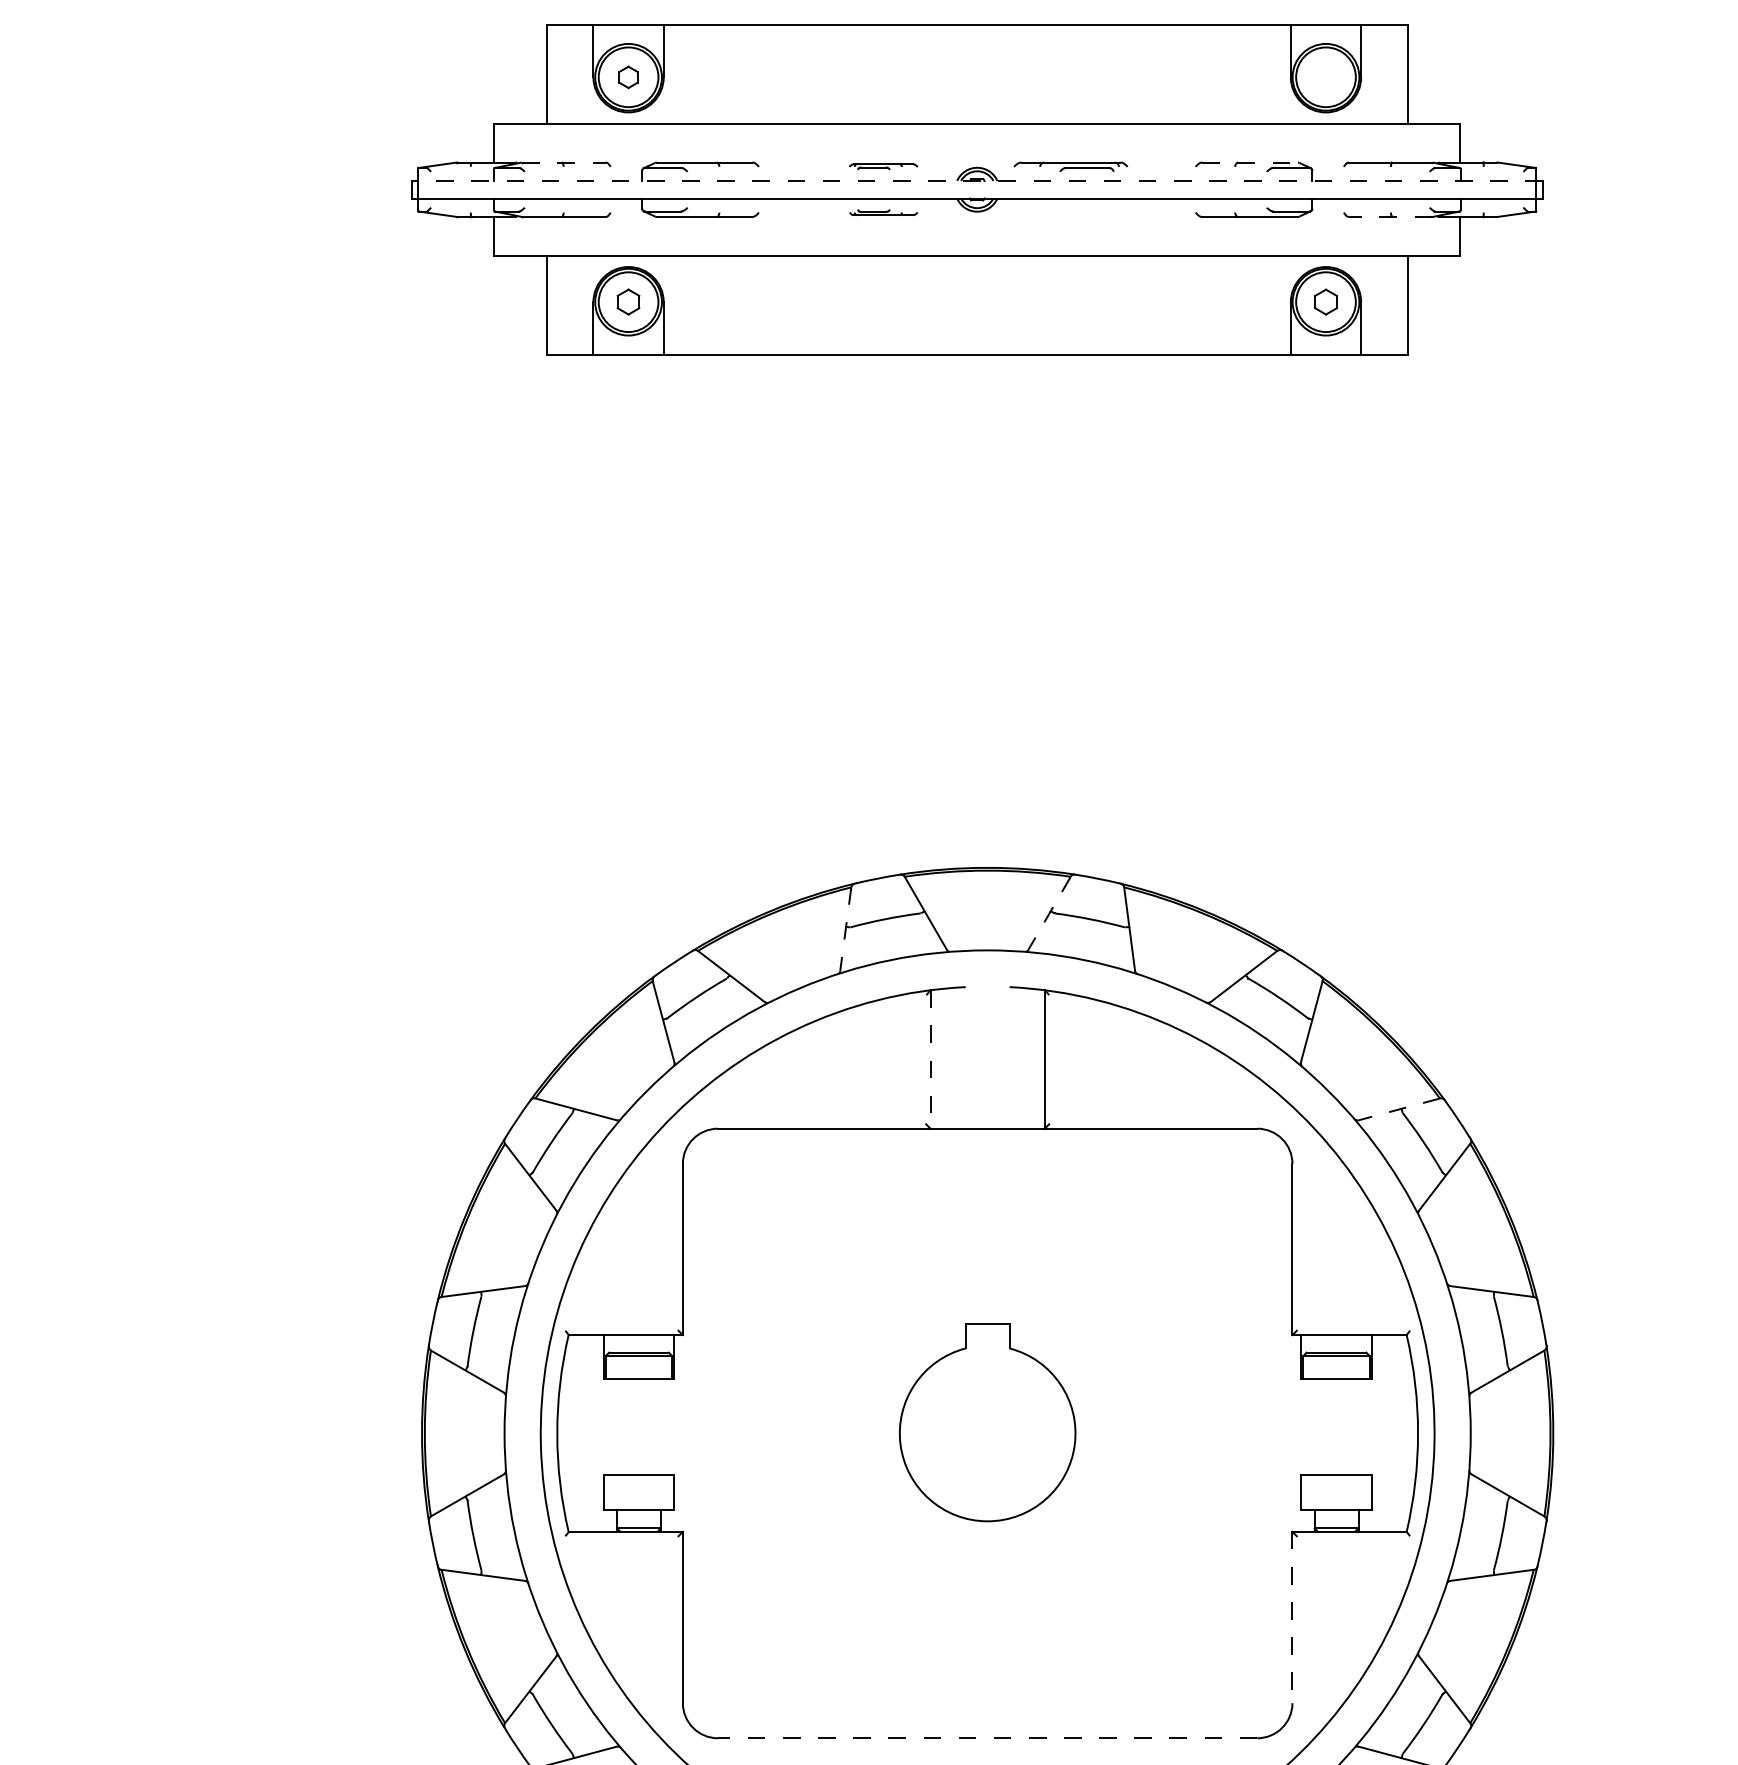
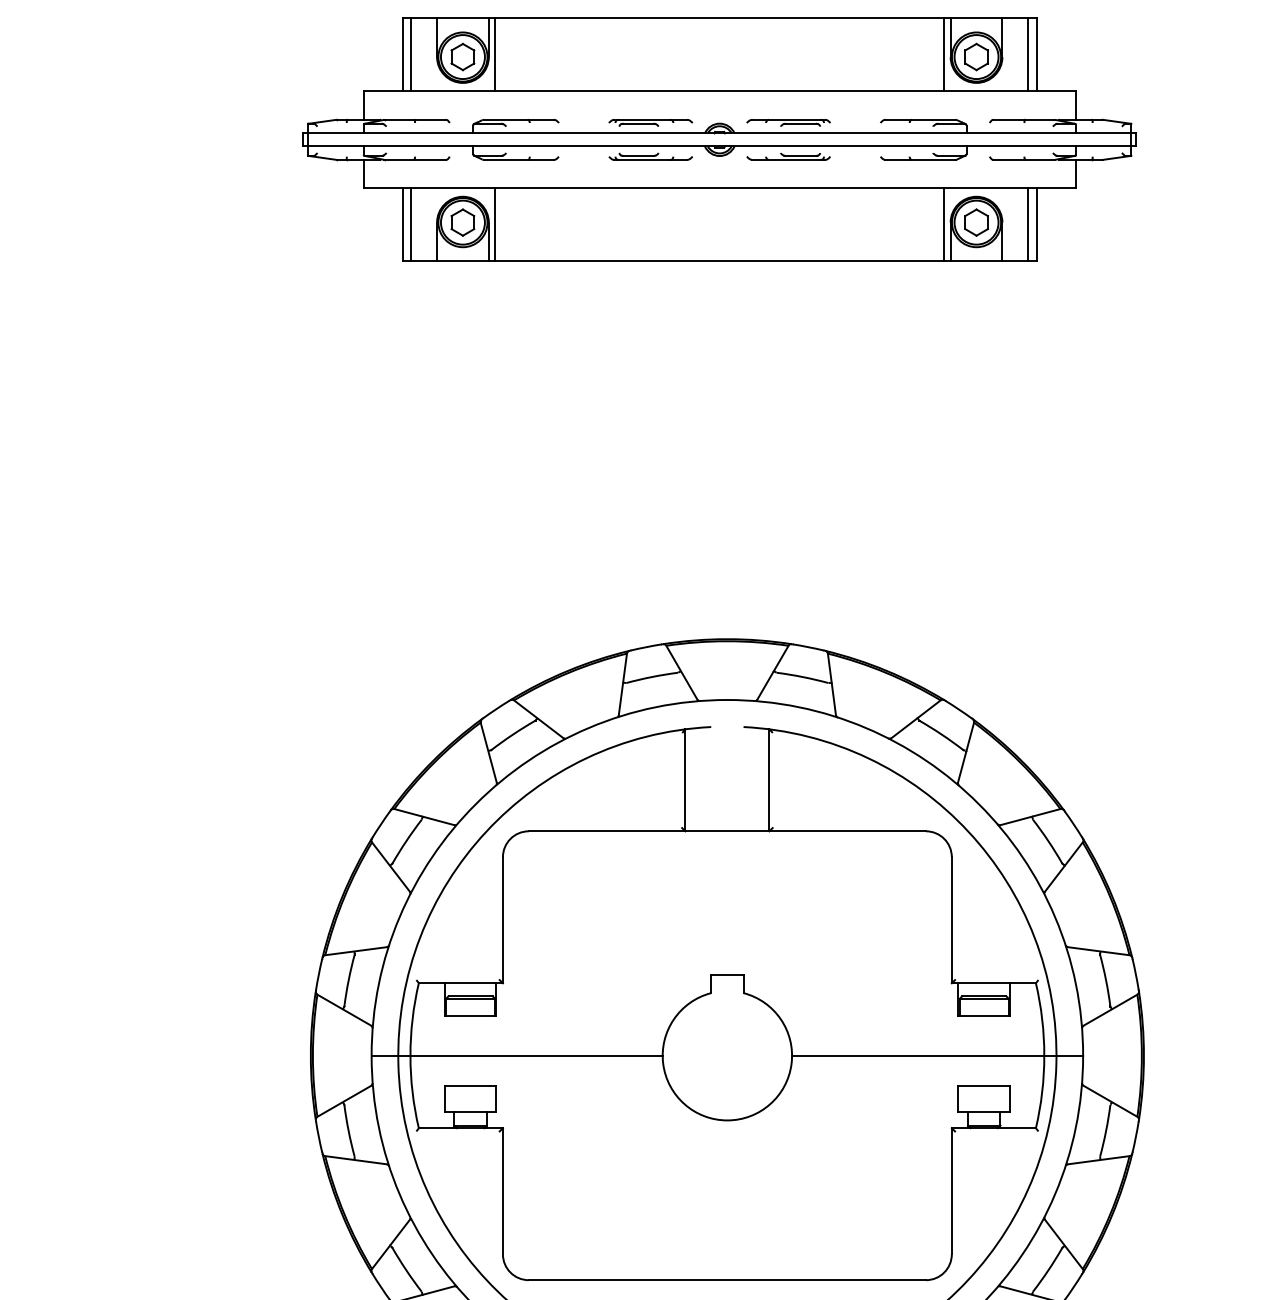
line: (558, 73) -> (411, 54), added
line: (672, 73) -> (495, 54), added
line: (1282, 73) -> (944, 54), added
line: (1396, 73) -> (1028, 54), added
part: (628, 77) -> (462, 57), size x1.67
part: (1325, 77) -> (976, 57), added
line: (564, 162) -> (415, 119), dashed -> solid
line: (1250, 162) -> (920, 119), dashed -> solid
part: (883, 166) -> (650, 122), size x1.67
line: (977, 180) -> (719, 133), dashed -> solid
part: (883, 212) -> (650, 156), size x1.67
part: (1070, 212) -> (788, 156), added
line: (1390, 216) -> (1024, 159), dashed -> solid
part: (628, 301) -> (462, 222), size x1.43
part: (1325, 301) -> (976, 222), size x1.43
line: (558, 304) -> (411, 224), added
line: (672, 304) -> (495, 224), added
line: (1282, 304) -> (944, 224), added
line: (1396, 304) -> (1028, 224), added
line: (1049, 913) -> (772, 672), dashed -> solid
line: (845, 929) -> (622, 684), dashed -> solid
line: (930, 1059) -> (685, 780), dashed -> solid
line: (1398, 1109) -> (1029, 817), dashed -> solid
line: (701, 1433) -> (516, 1055), added
line: (1272, 1433) -> (937, 1055), added
line: (1292, 1617) -> (951, 1191), dashed -> solid
line: (987, 1738) -> (727, 1280), dashed -> solid

